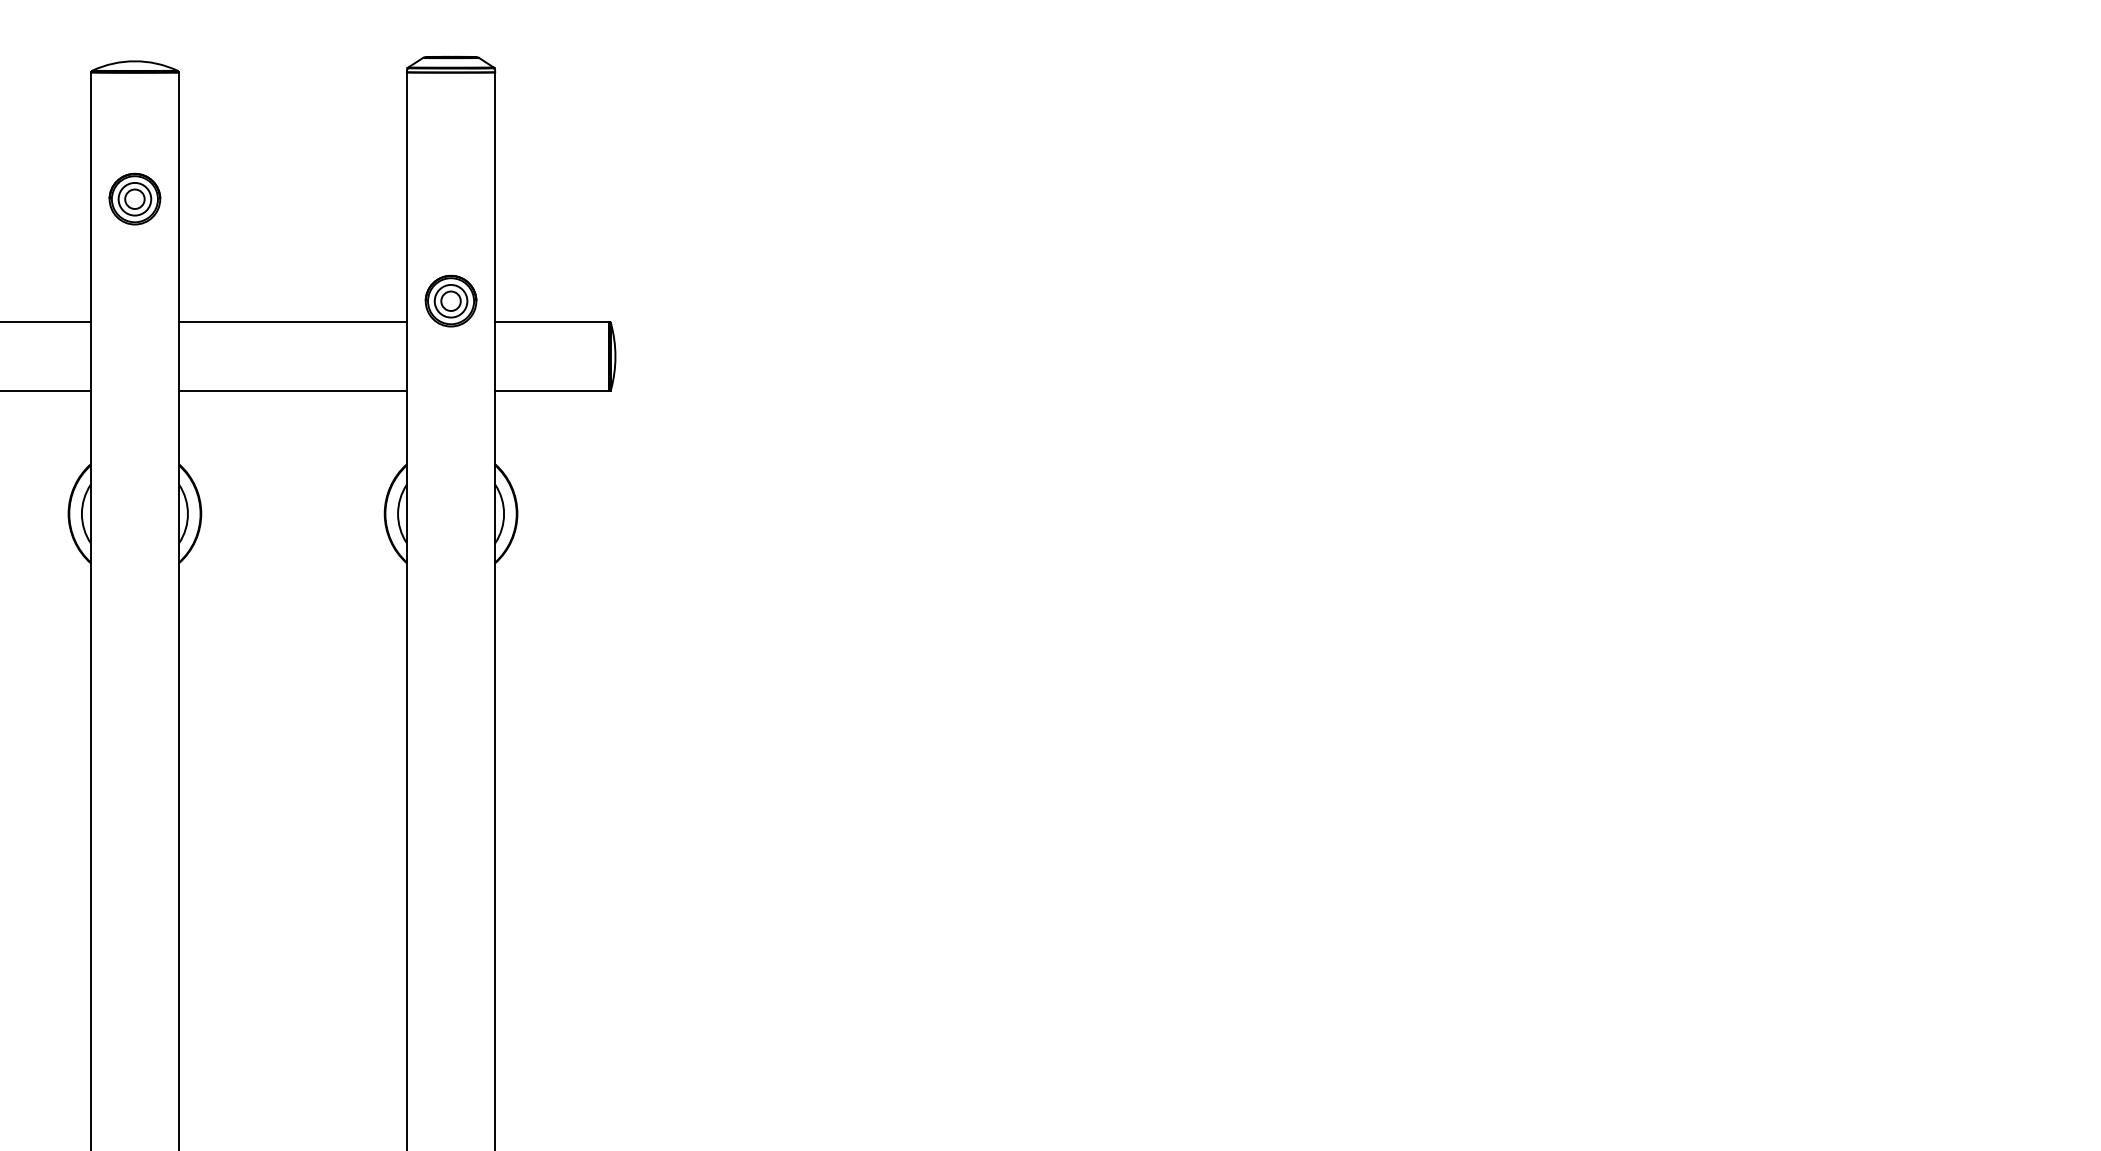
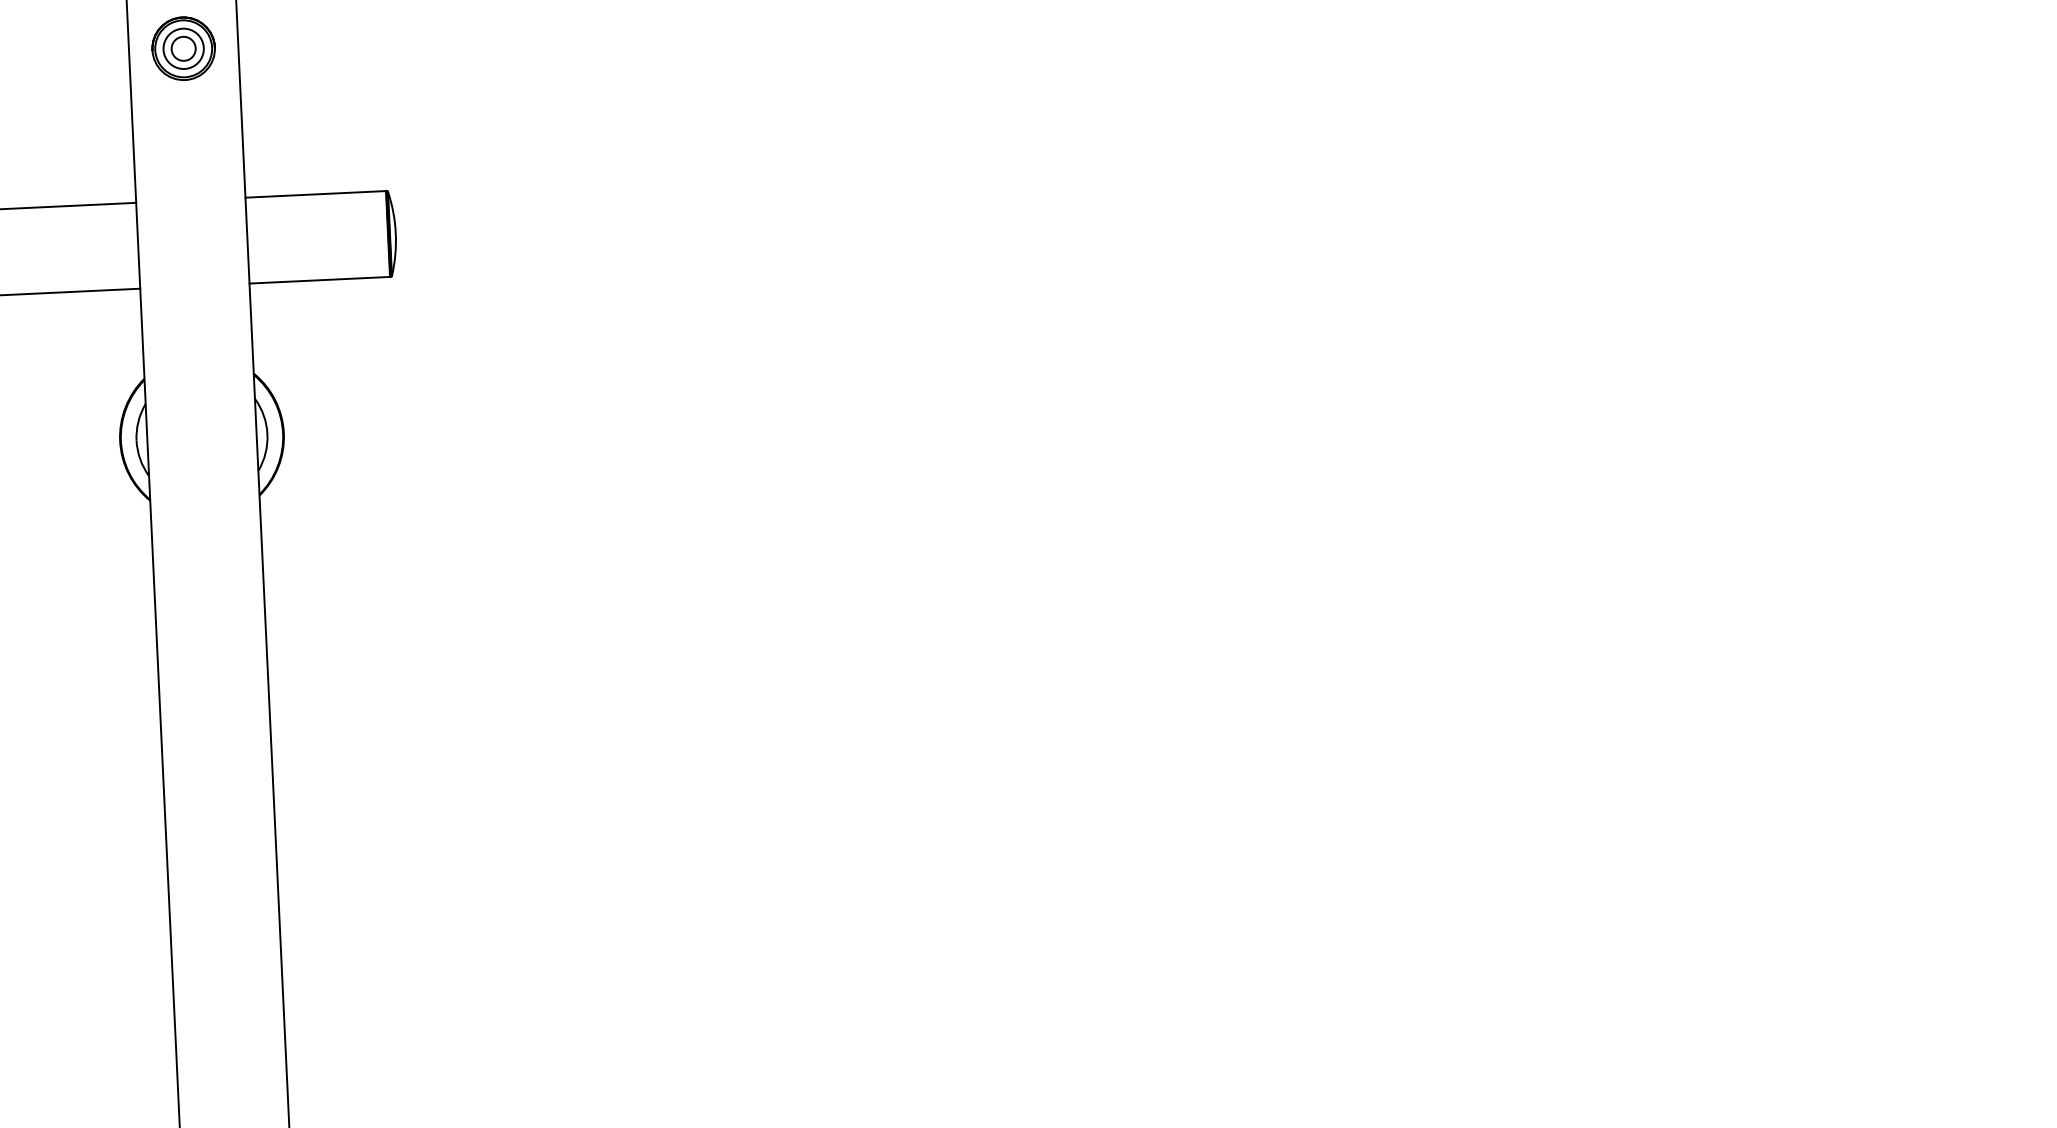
part: (450, 300) -> (182, 47), moved

